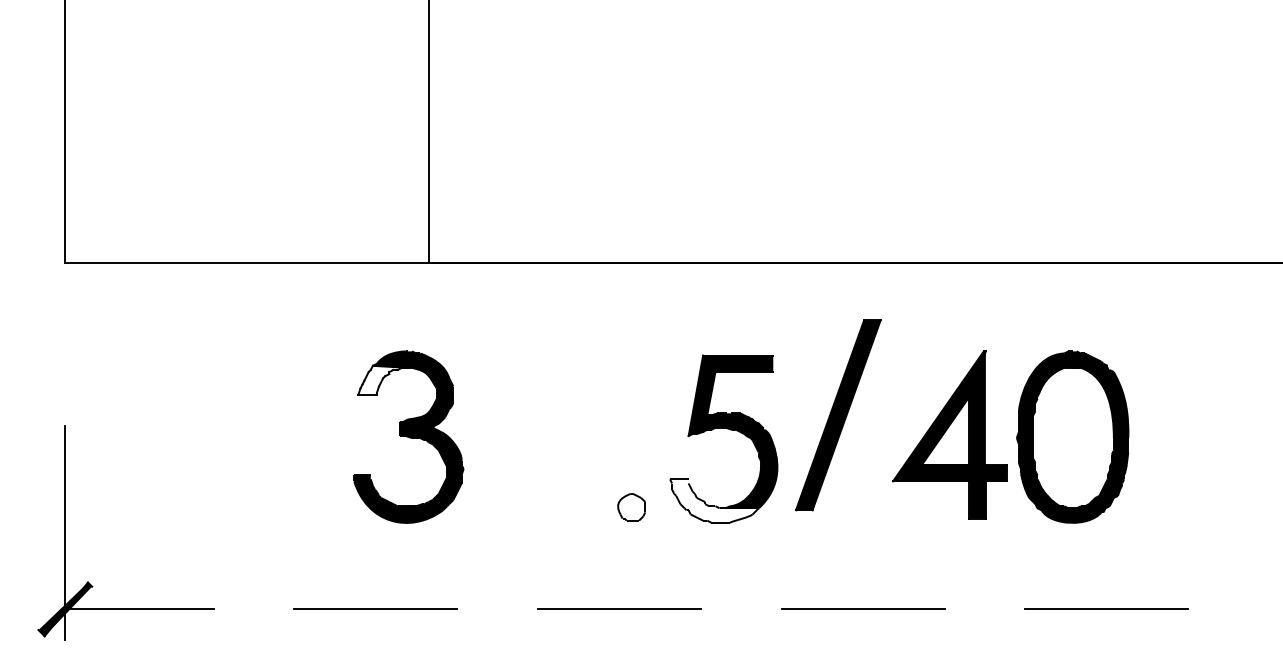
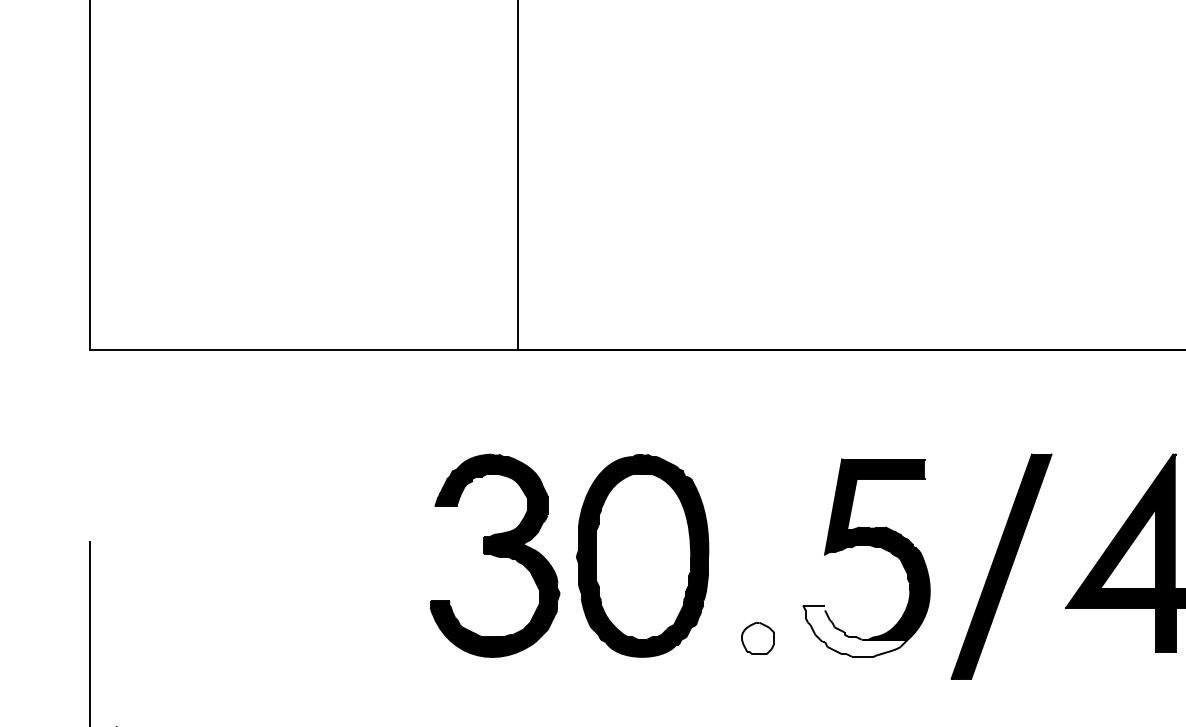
fill: (382, 379) -> (463, 487), added
part: (838, 415) -> (1001, 566), moved
part: (533, 436) -> (642, 554), added

